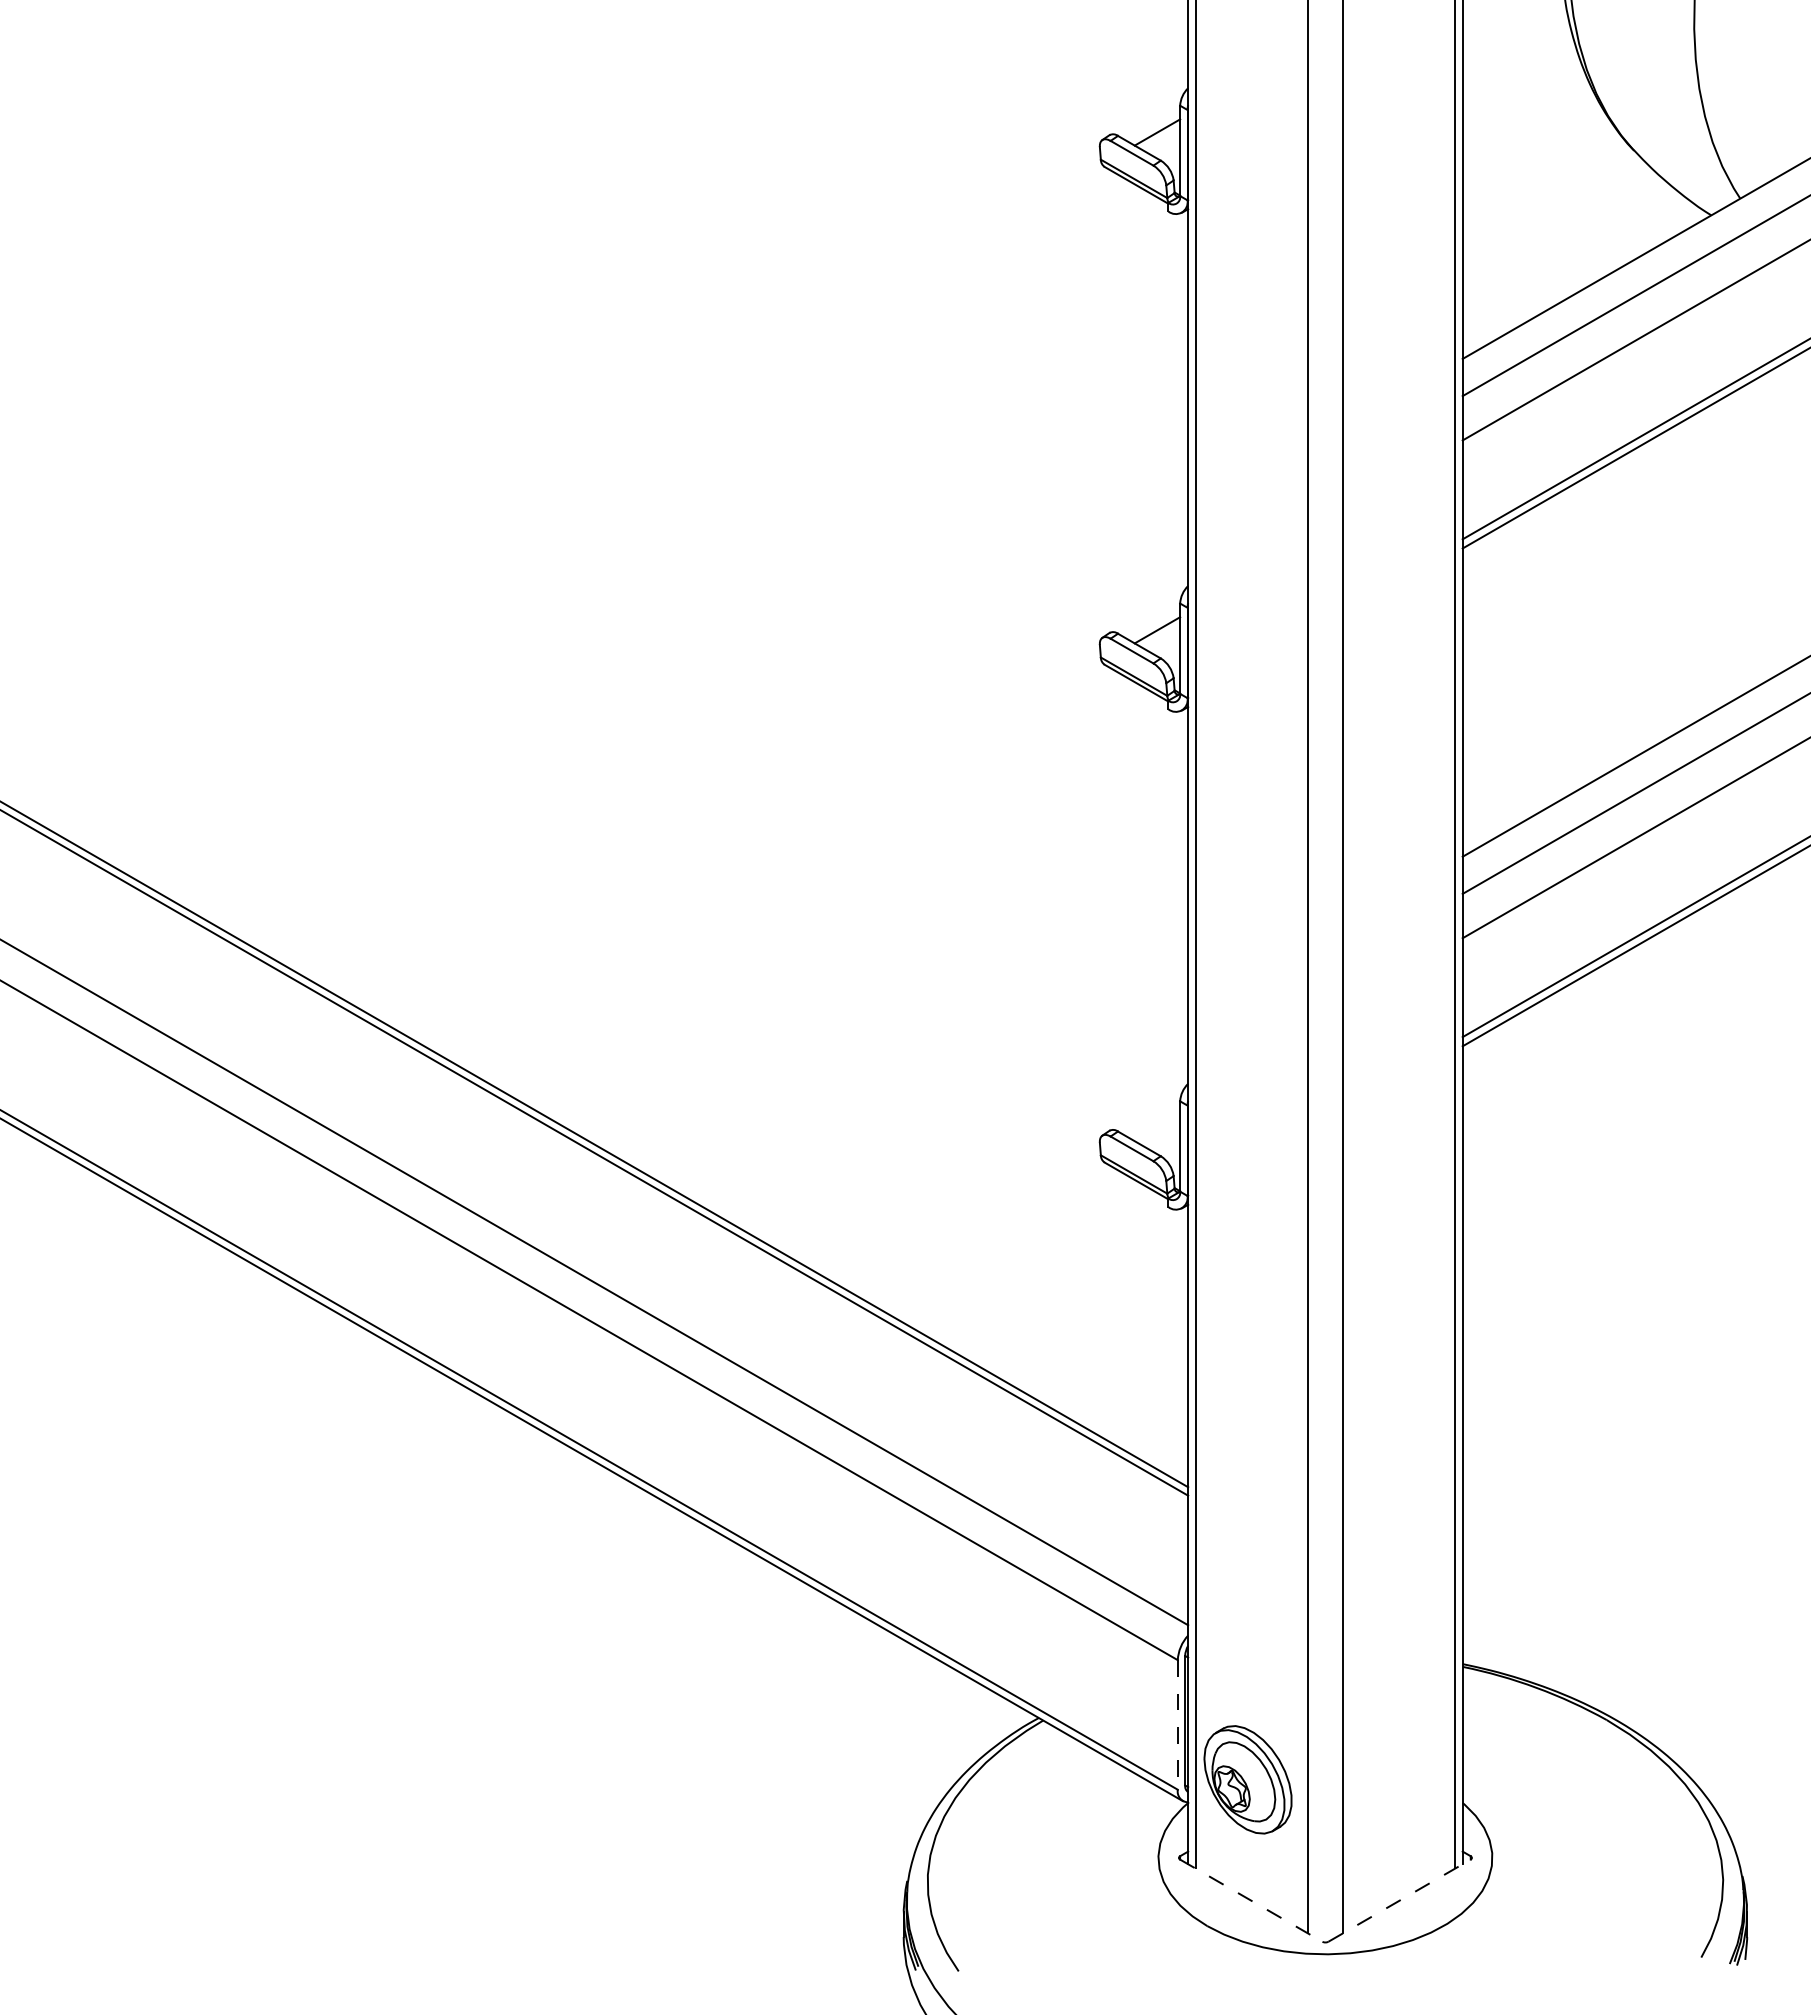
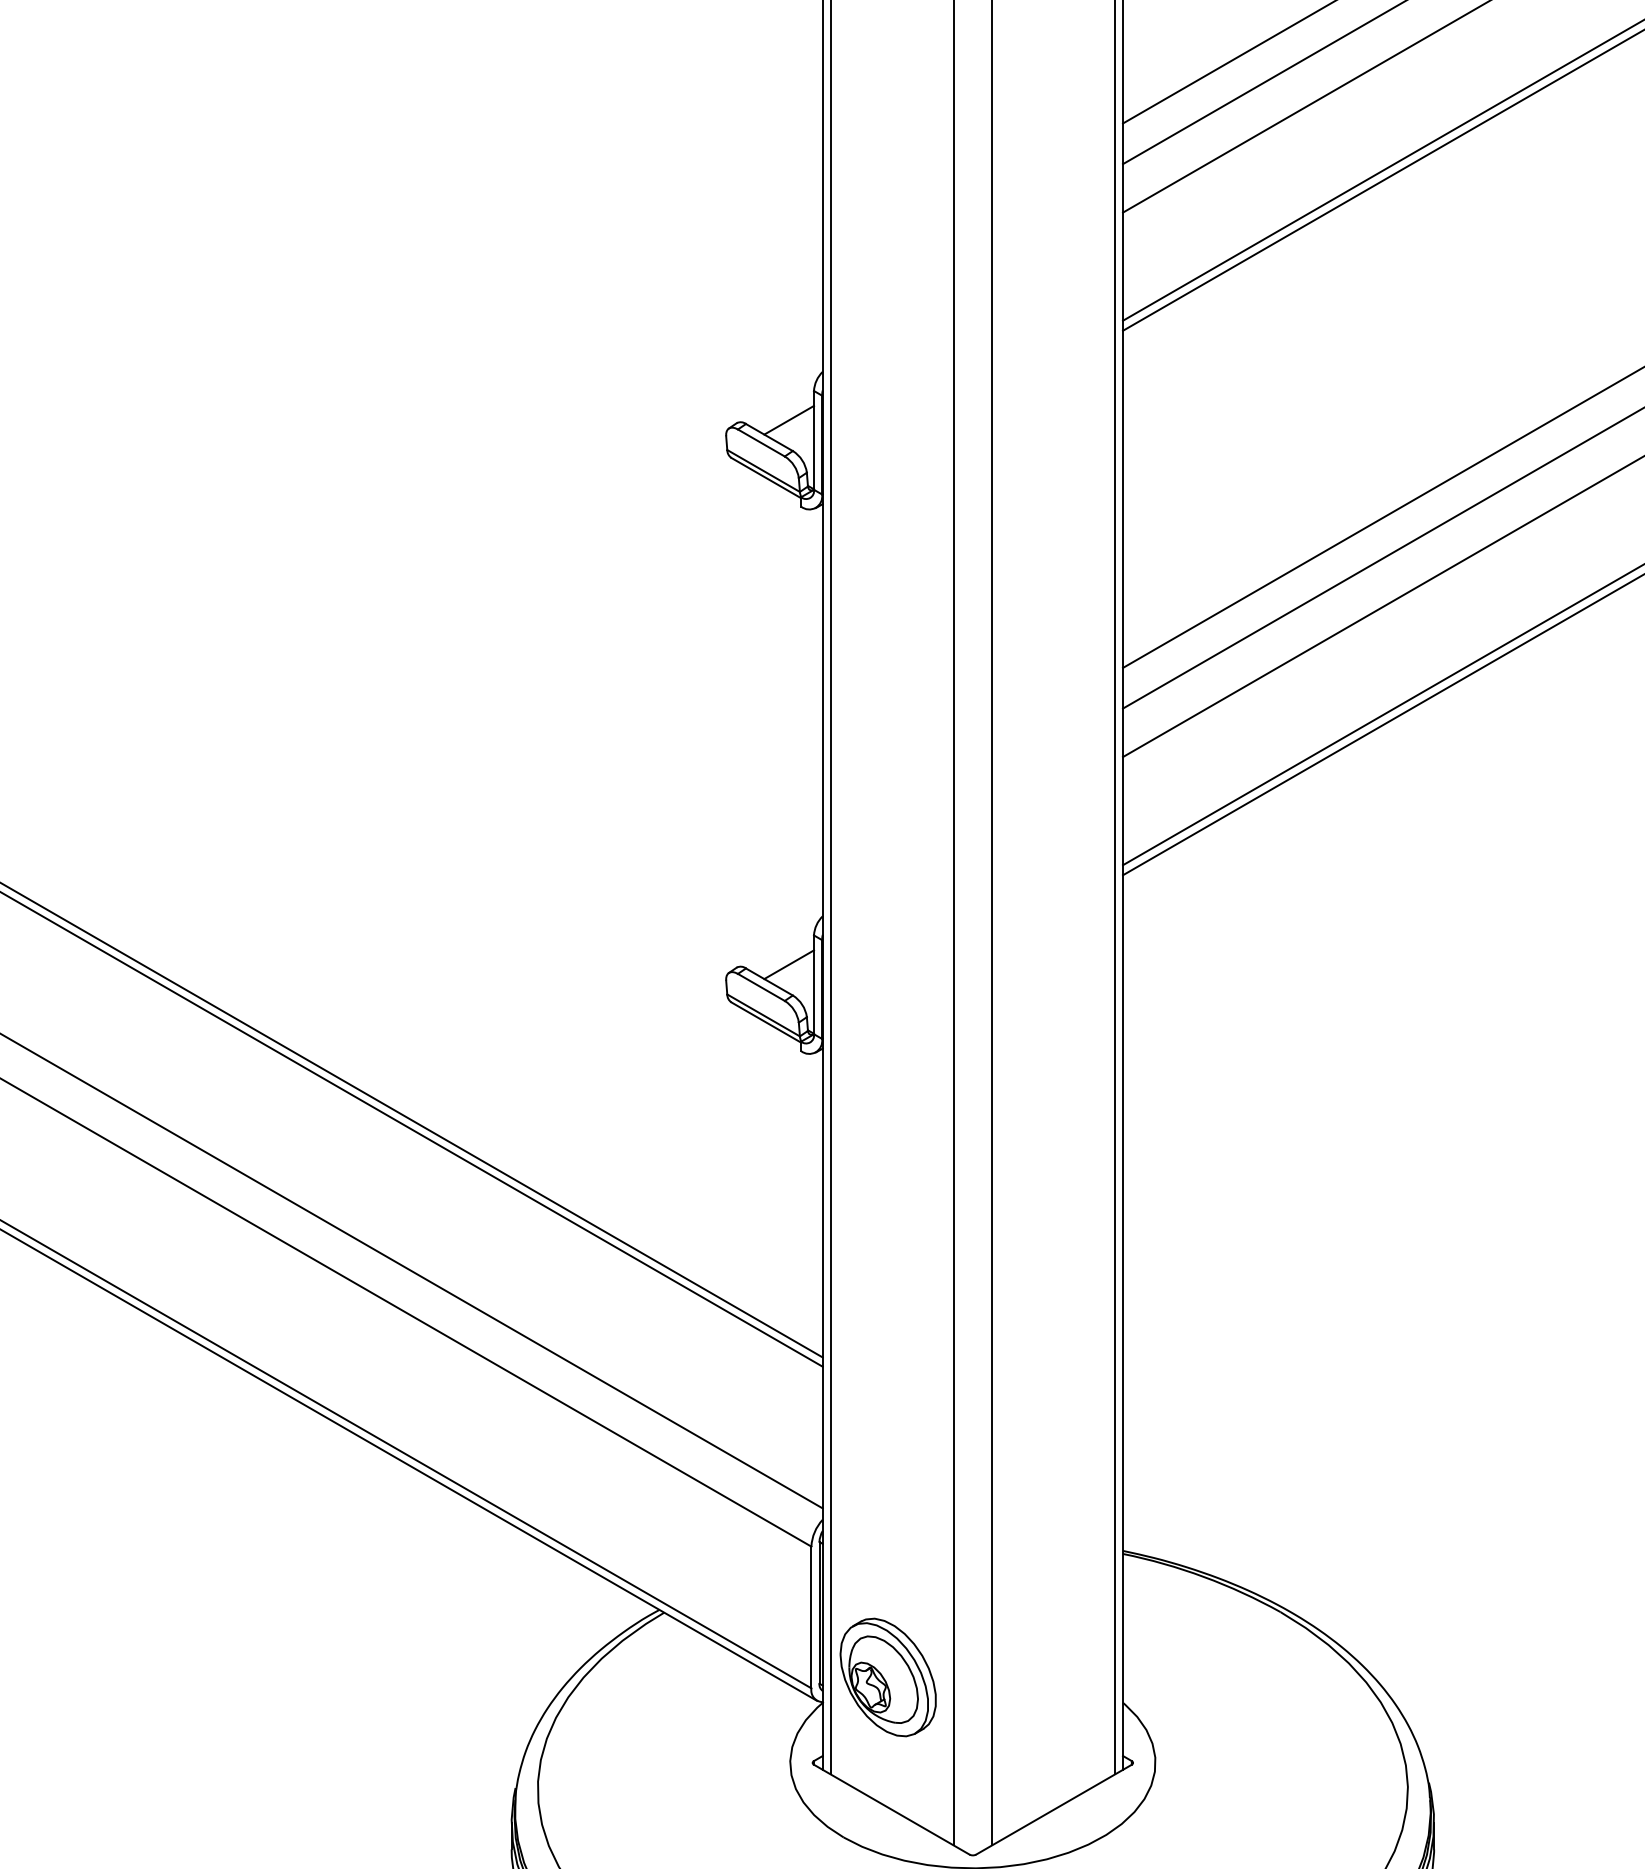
line: (1157, 1127) -> (789, 964), added
line: (1177, 1724) -> (811, 1616), dashed -> solid
line: (1251, 1900) -> (892, 1809), dashed -> solid
line: (1399, 1900) -> (1053, 1809), dashed -> solid

